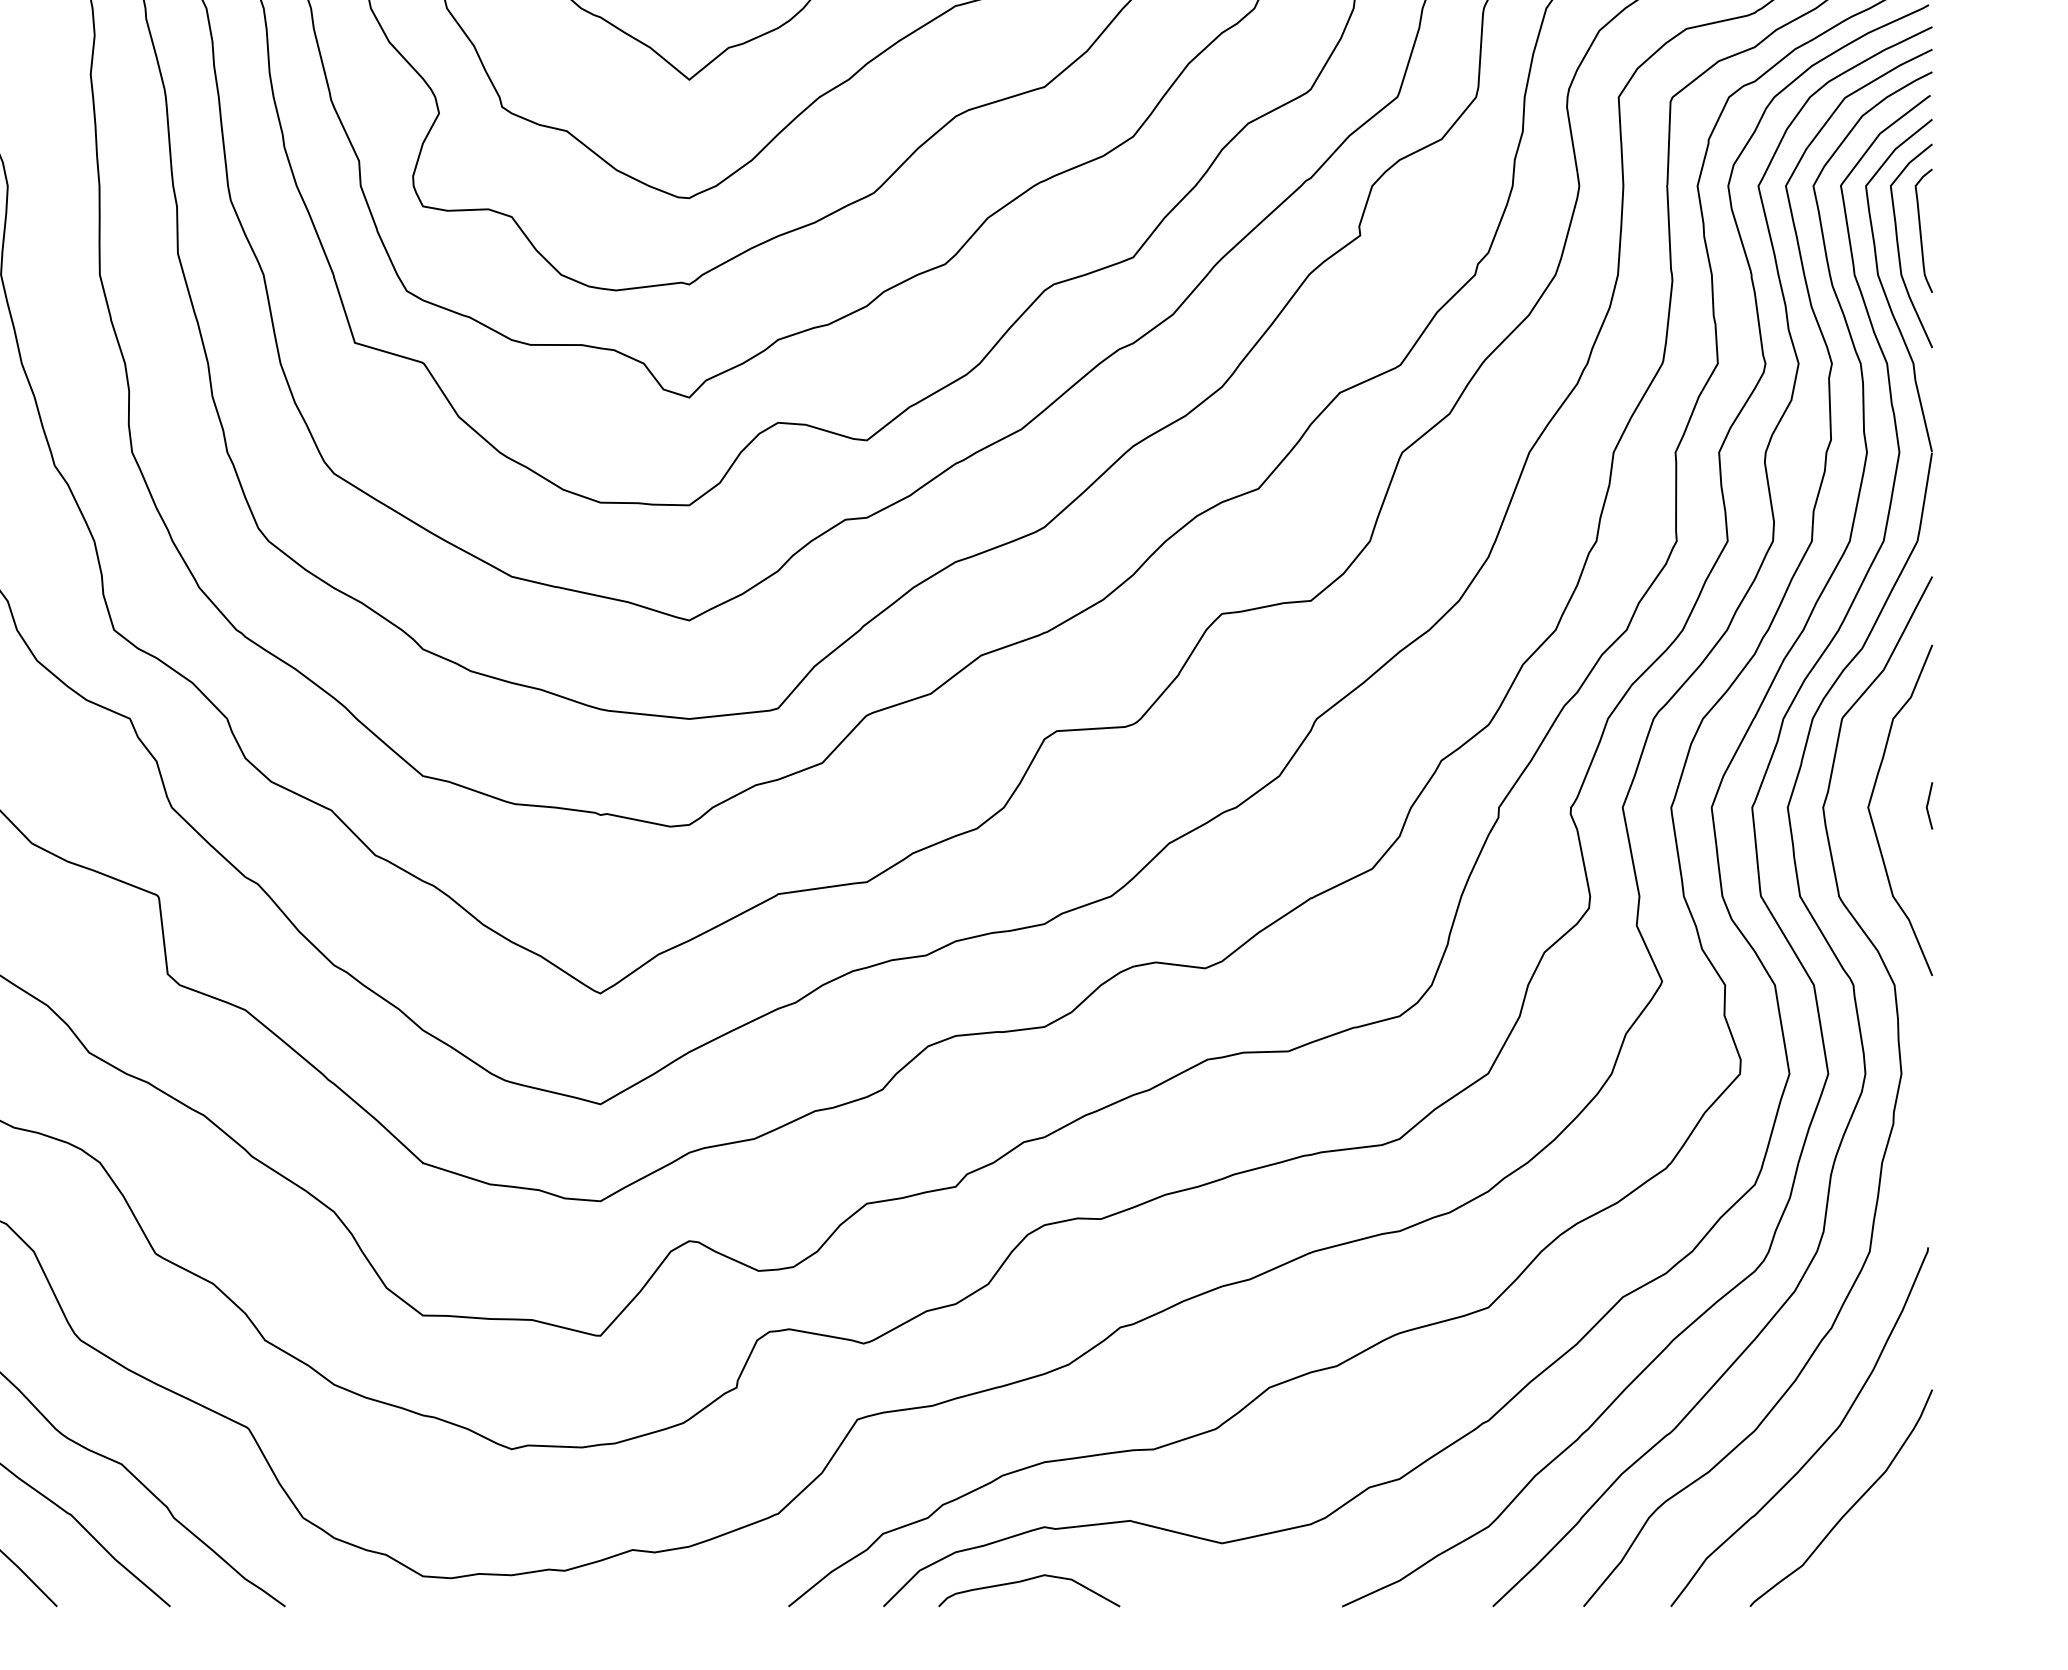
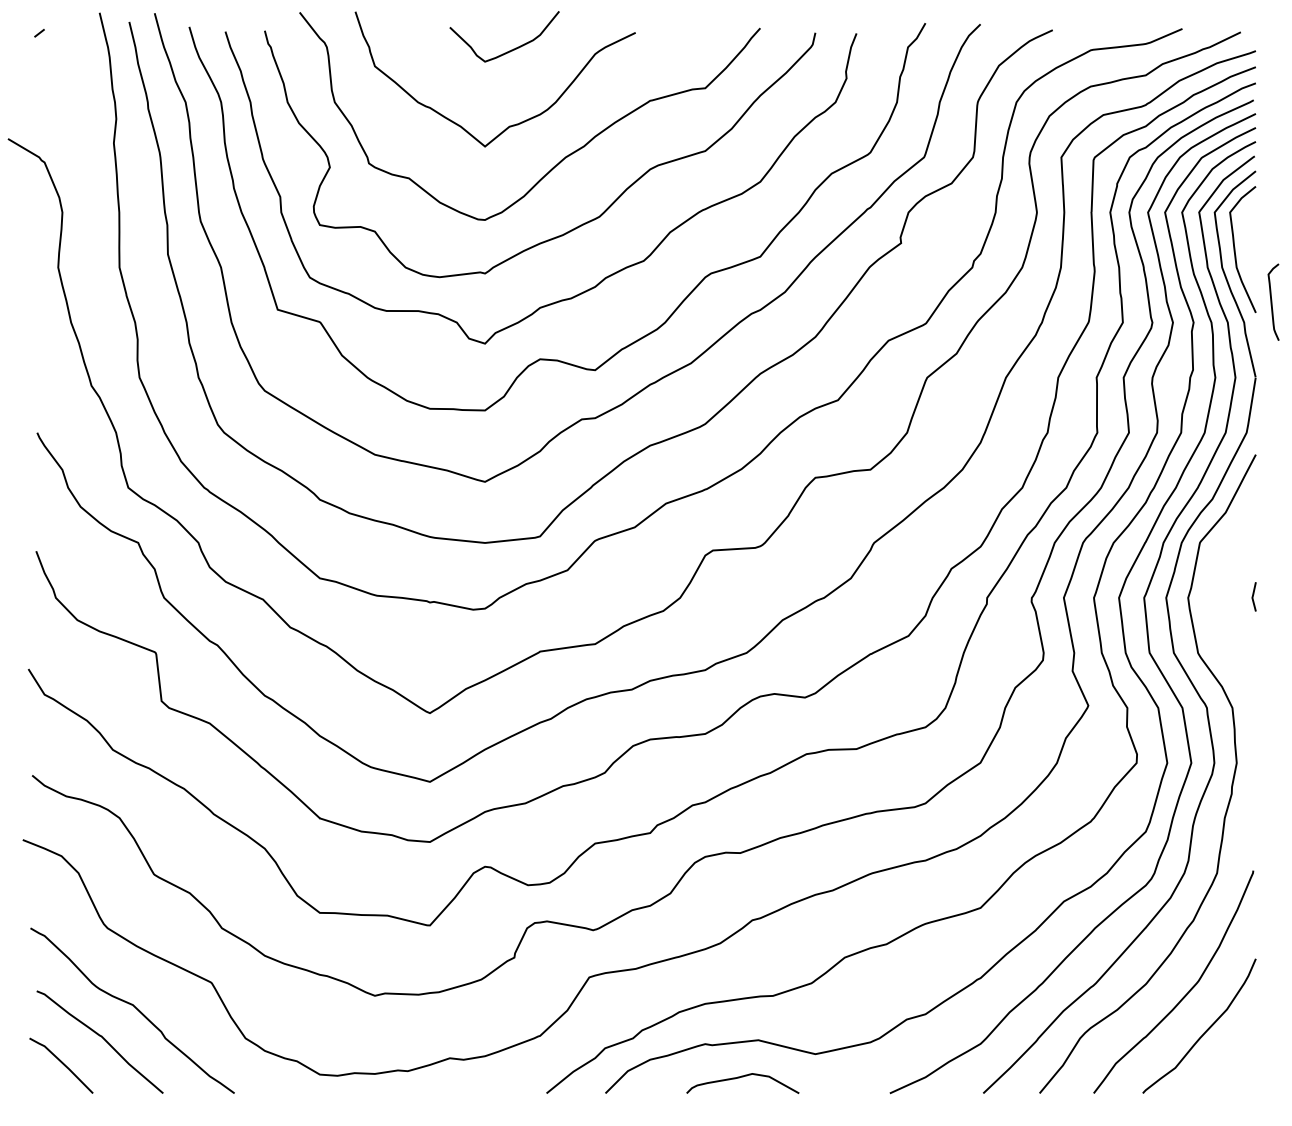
curve: (1922, 229) -> (1272, 301), moved
curve: (1873, 819) -> (1219, 605), removed
curve: (1023, 1582) -> (739, 1078), moved

